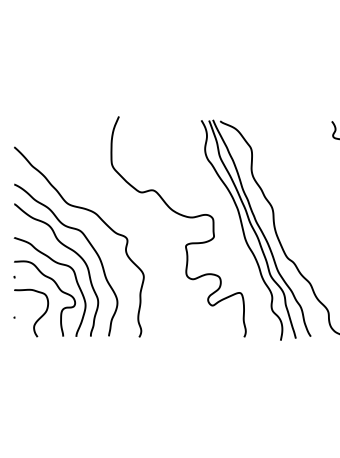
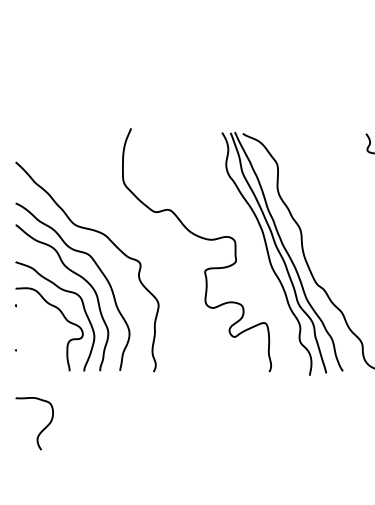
curve: (38, 318) -> (42, 429), moved

